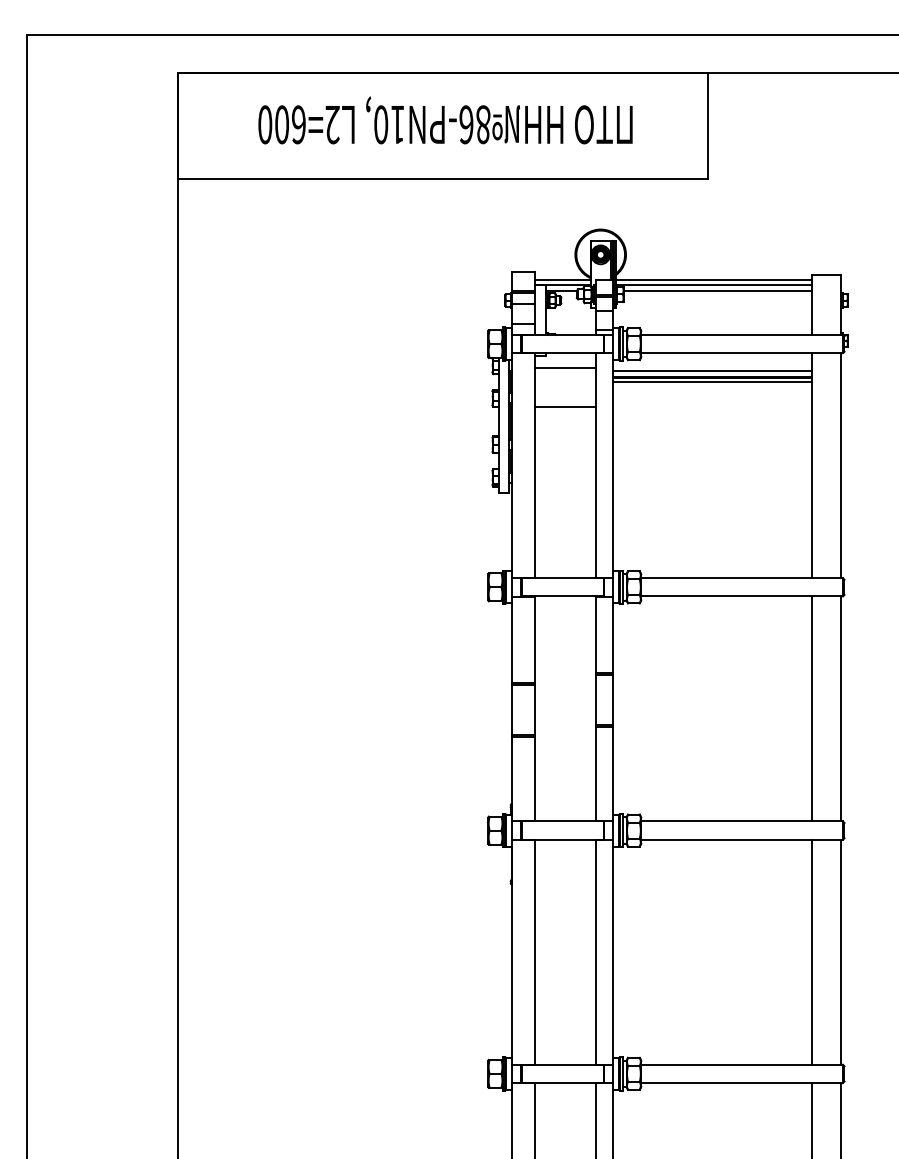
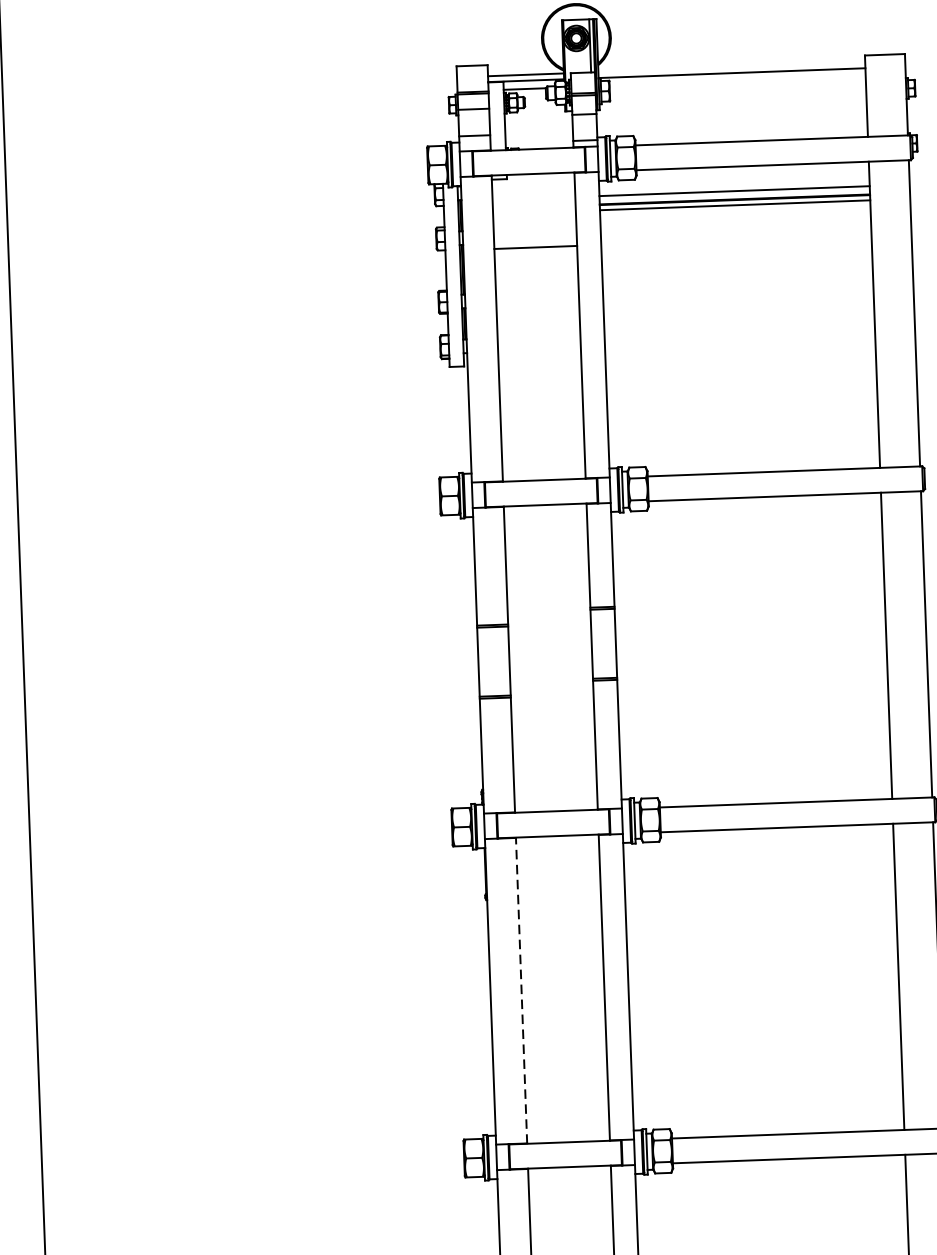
line: (713, 280) -> (731, 67), removed
line: (717, 290) -> (737, 81), removed
line: (564, 367) -> (532, 193), removed
line: (534, 952) -> (521, 991), solid -> dashed

